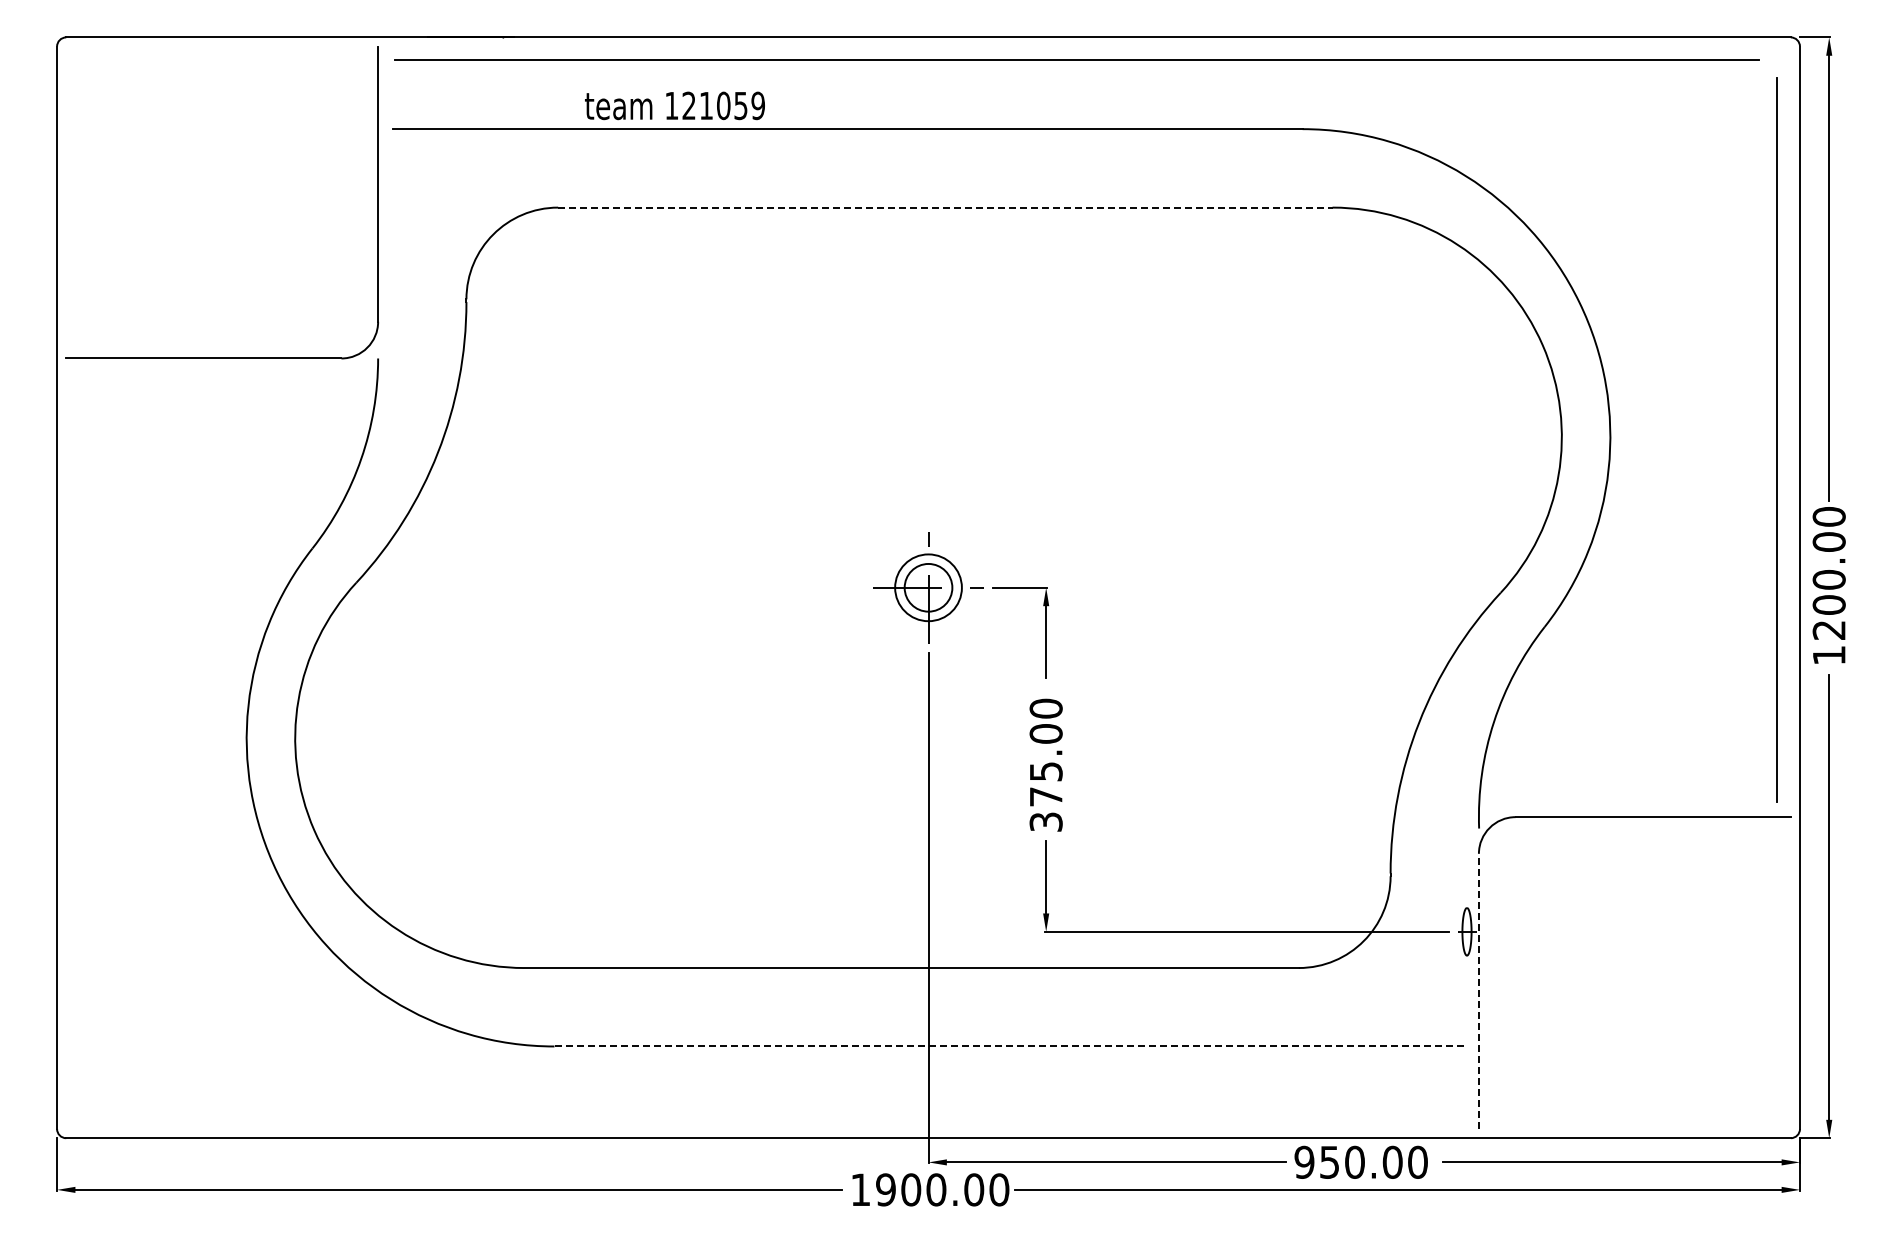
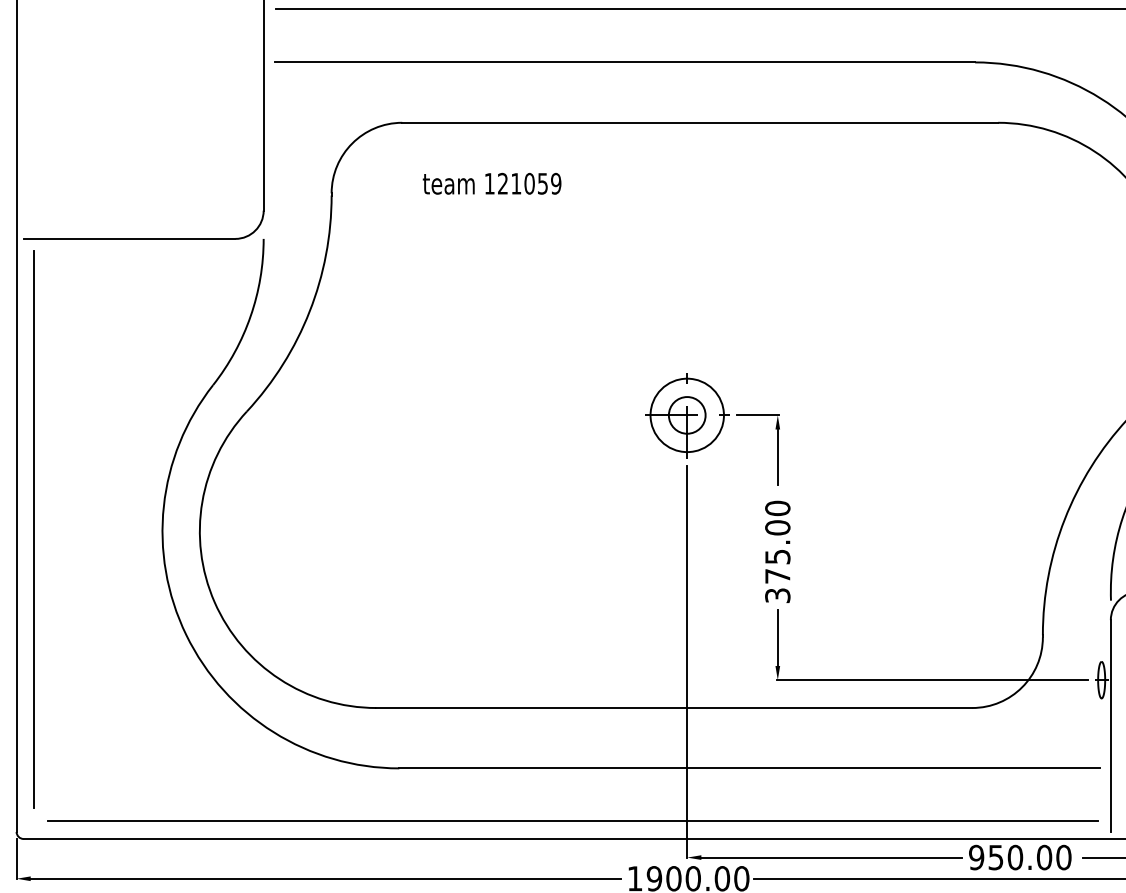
text: (674, 105) -> (491, 183), moved
line: (945, 207) -> (700, 122), dashed -> solid
circle: (928, 587) -> (687, 415), size x1.43
line: (80, 735) -> (34, 529), added
line: (1478, 991) -> (1110, 726), dashed -> solid
line: (1009, 1046) -> (749, 768), dashed -> solid
line: (780, 1115) -> (573, 821), added

